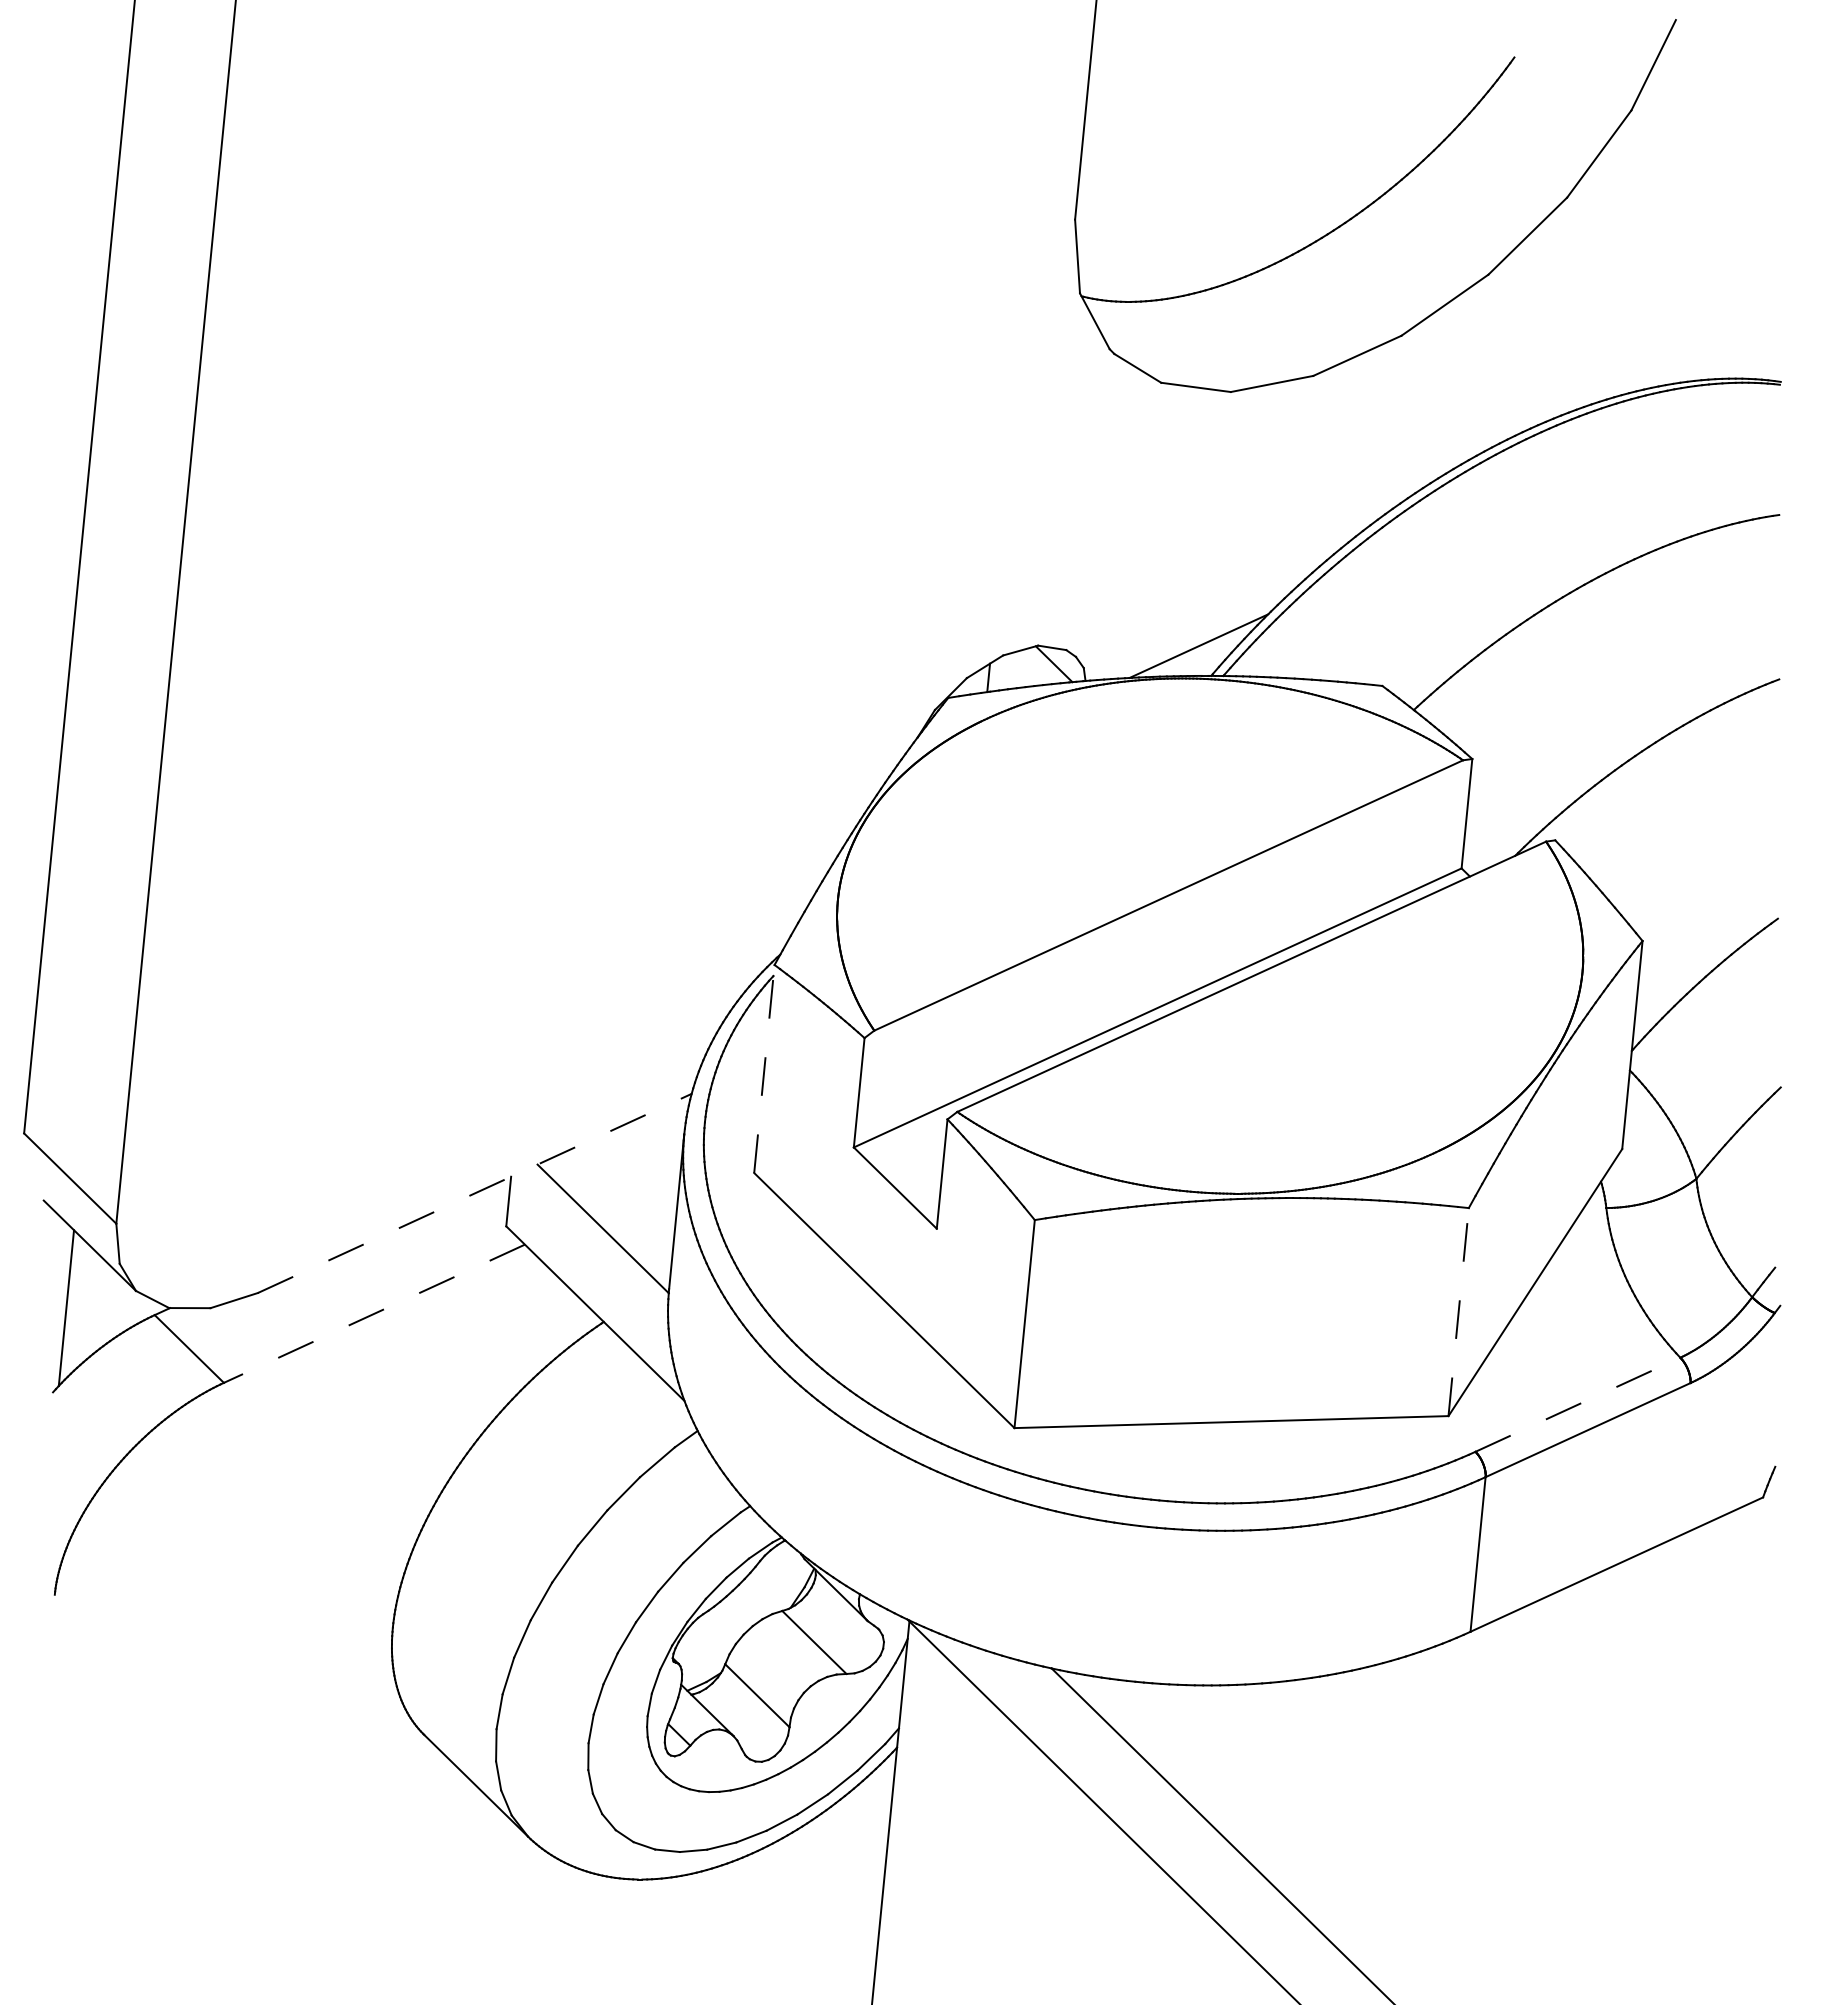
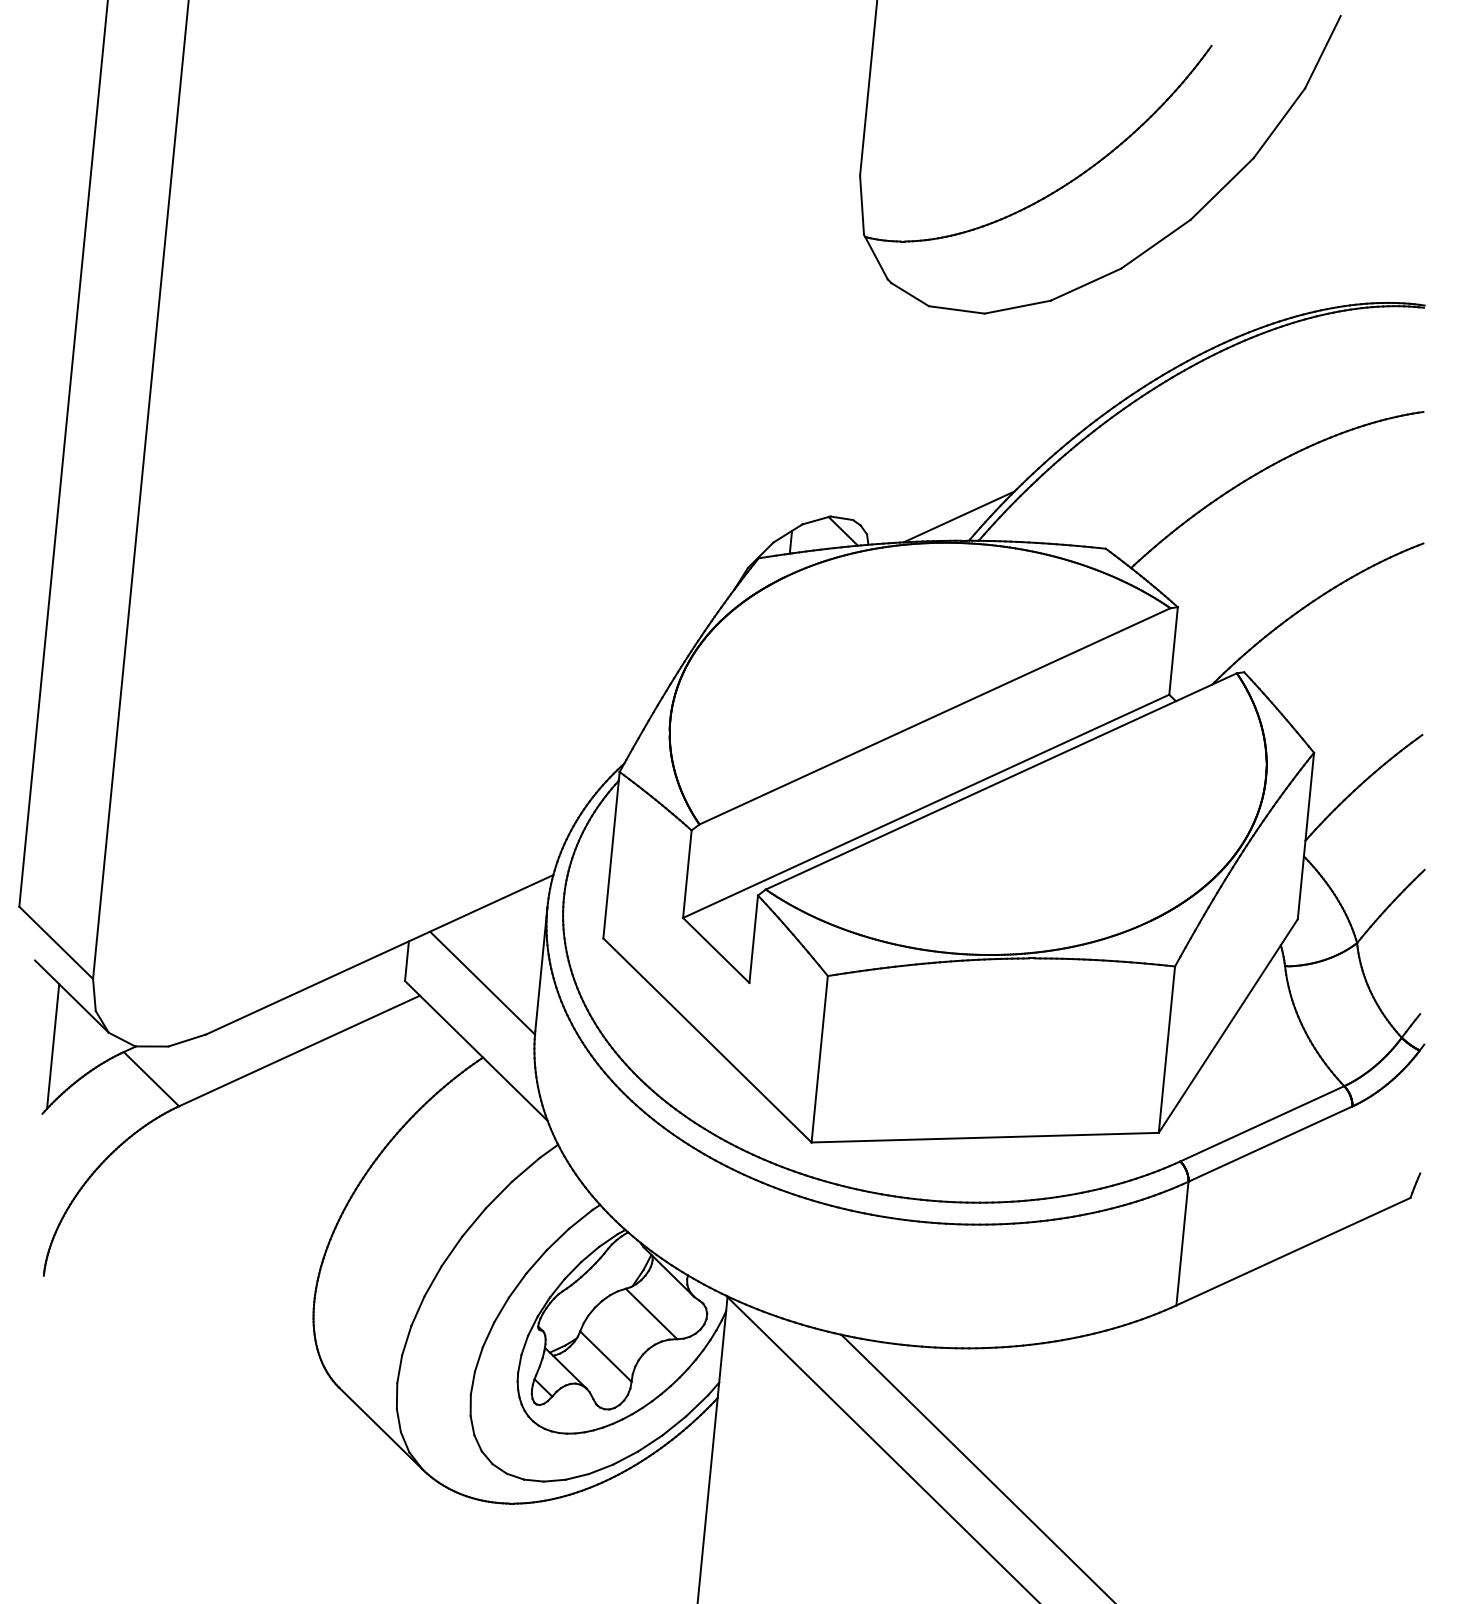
line: (764, 1069) -> (611, 855), dashed -> solid
line: (474, 1193) -> (379, 954), dashed -> solid
line: (1458, 1312) -> (1166, 1050), dashed -> solid
line: (374, 1313) -> (299, 1050), dashed -> solid
line: (1577, 1404) -> (1262, 1123), dashed -> solid

